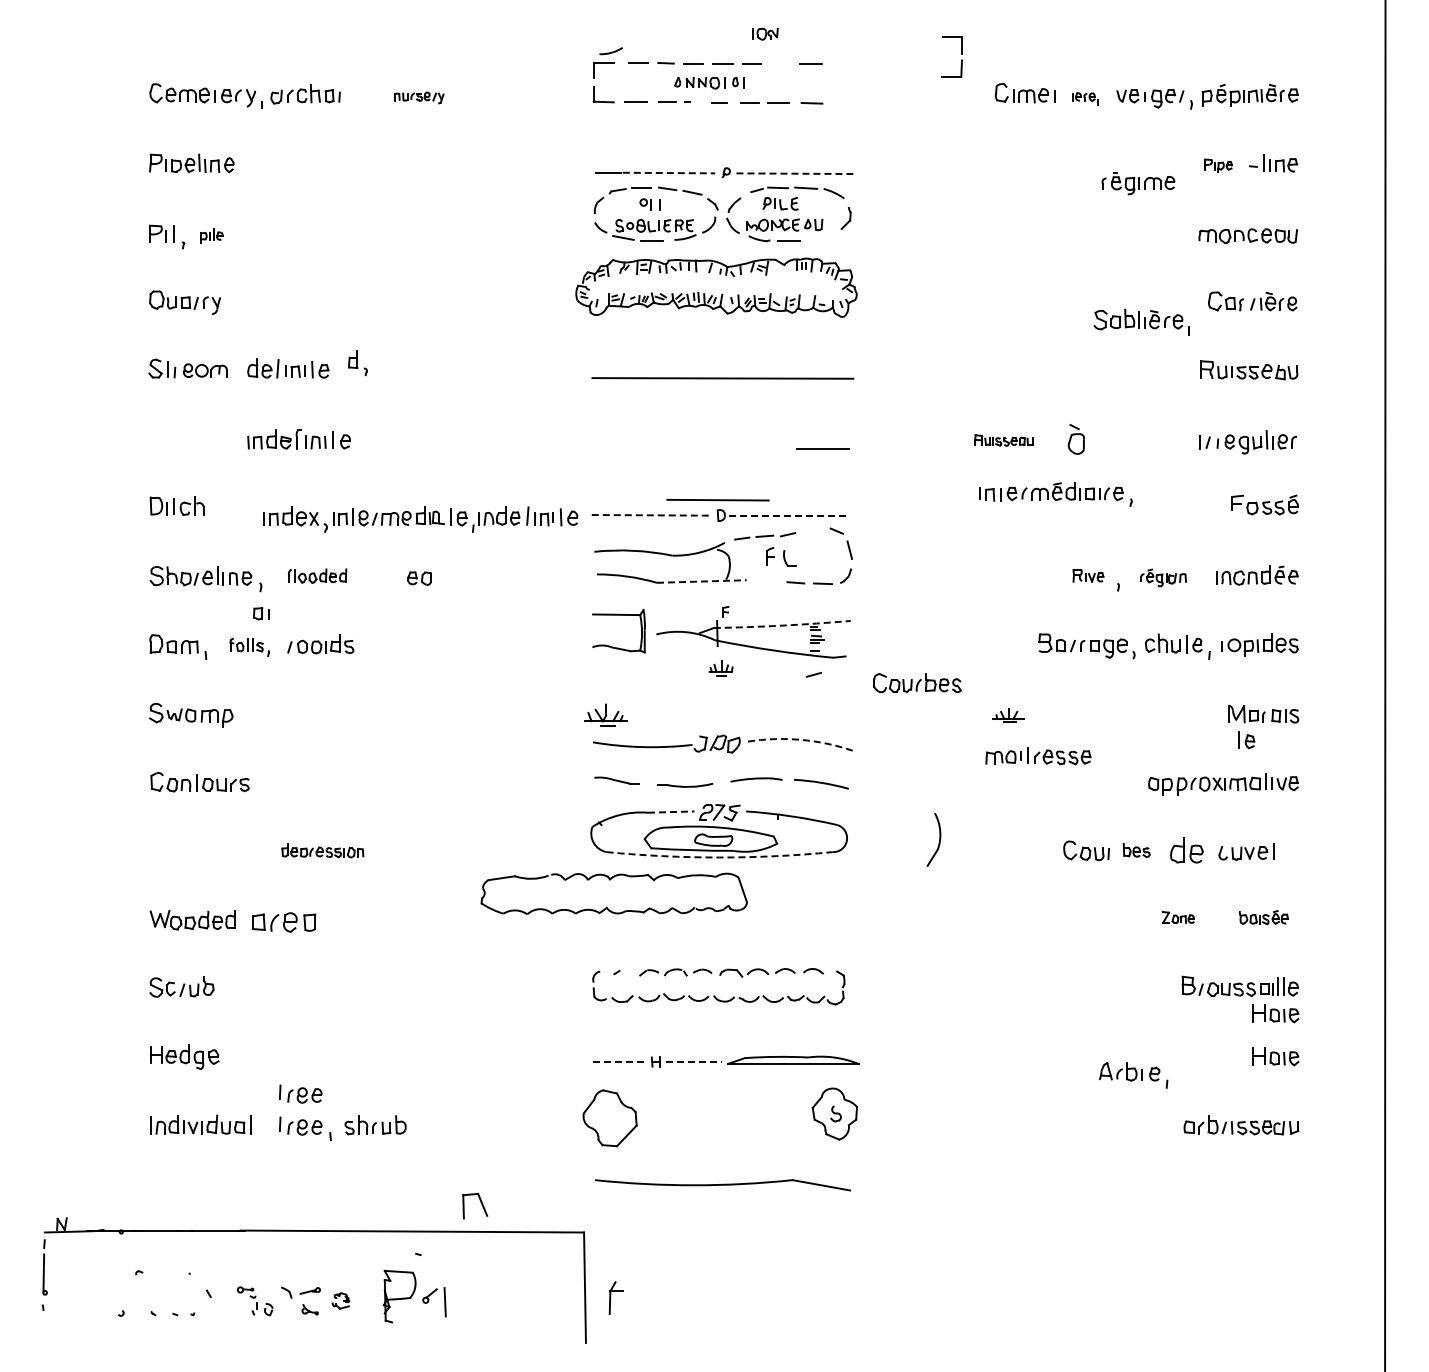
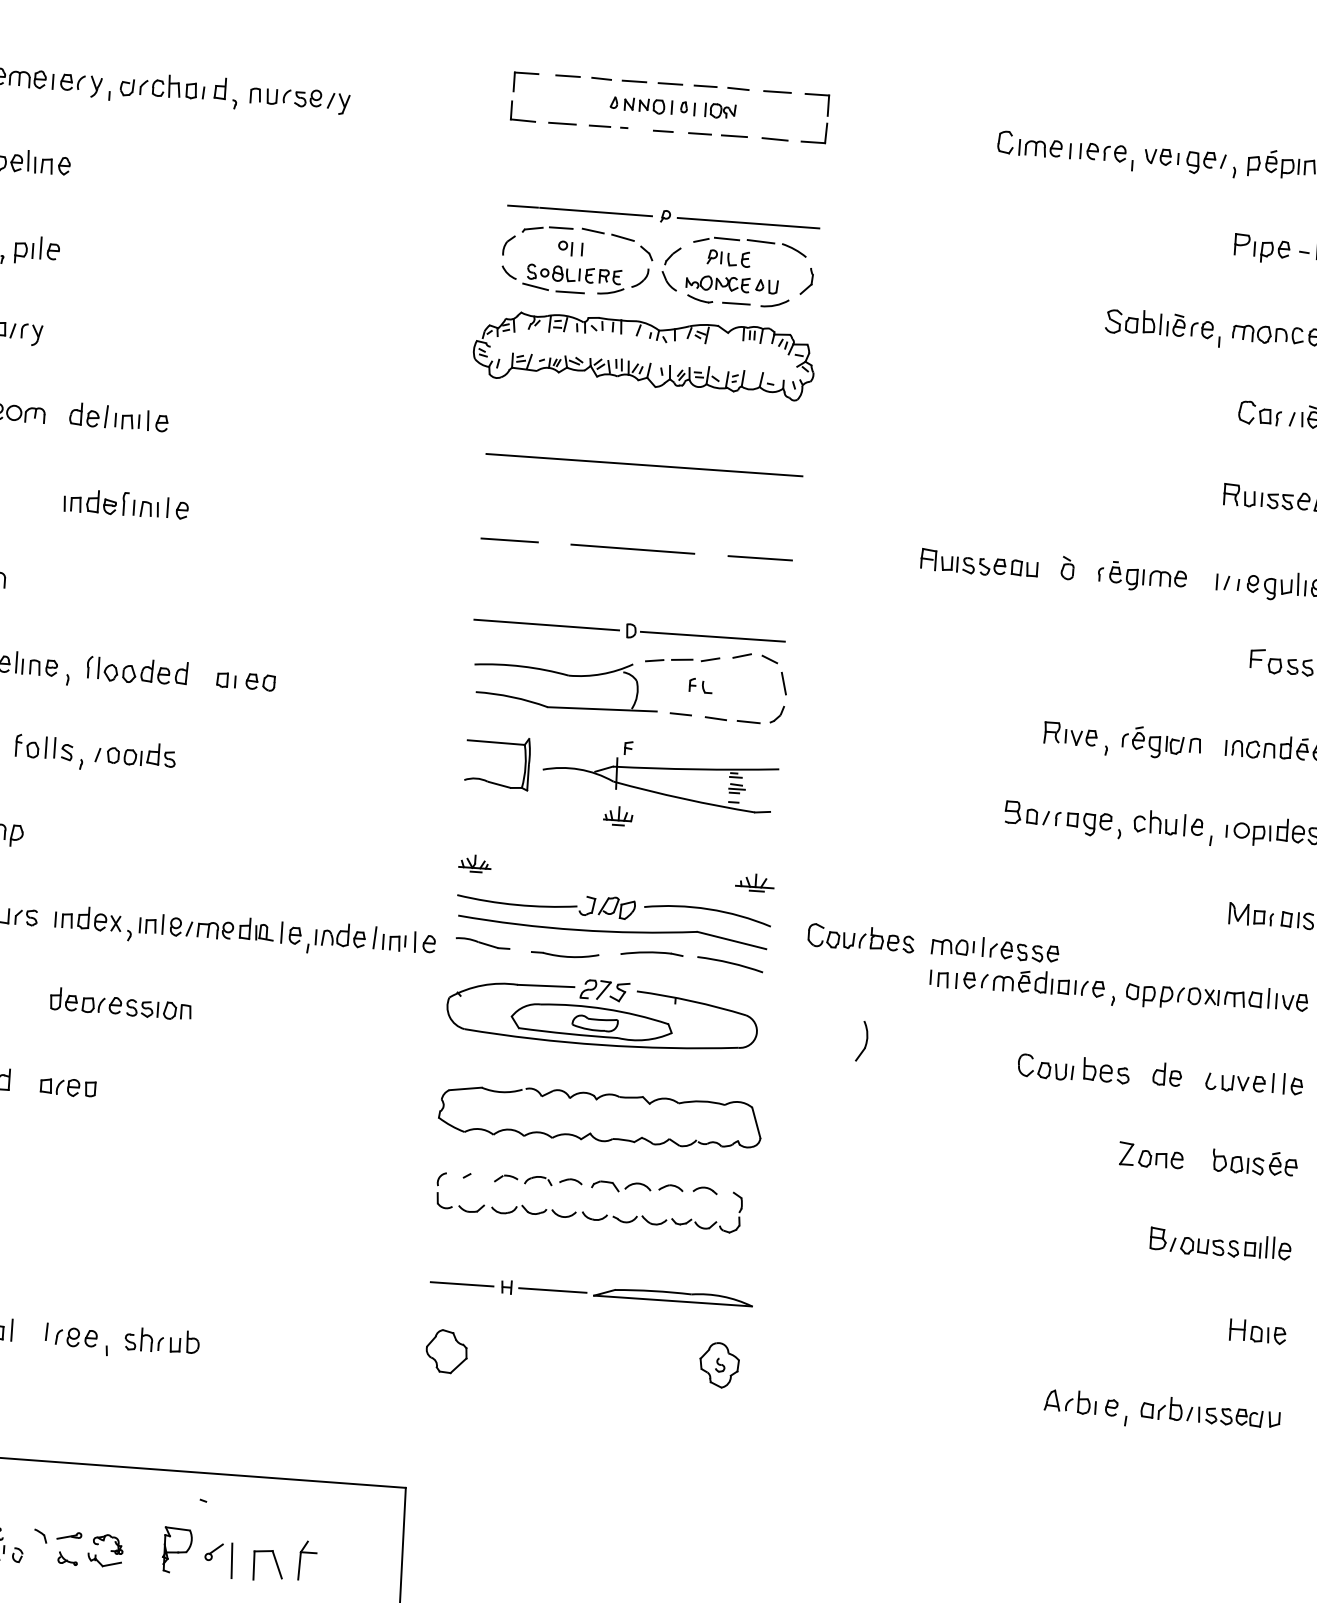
part: (765, 33) -> (720, 110), moved
arc: (611, 51) -> (775, 303), moved
part: (961, 54) -> (827, 116), moved
line: (778, 63) -> (737, 88), added
part: (419, 97) -> (300, 99), size x1.67
part: (1085, 98) -> (1106, 156), size x1.67
part: (1218, 165) -> (1262, 248), size x1.67
line: (669, 173) -> (596, 212), dashed -> solid
line: (795, 173) -> (749, 222), dashed -> solid
part: (1138, 183) -> (1142, 577), moved
part: (211, 235) -> (37, 249), size x1.67
part: (1141, 321) -> (1163, 326), moved
part: (357, 363) -> (225, 93), moved
part: (1076, 439) -> (1067, 568), size x0.62
part: (1003, 440) -> (979, 563), size x1.67
line: (616, 447) -> (509, 540), added
part: (1055, 494) -> (1022, 984), moved
line: (717, 500) -> (632, 549), moved
line: (651, 515) -> (546, 625), dashed -> solid
line: (789, 515) -> (713, 636), dashed -> solid
part: (420, 519) -> (244, 933), moved
part: (781, 556) -> (700, 685), size x0.62
part: (317, 575) -> (137, 670), size x1.43
part: (1088, 575) -> (1070, 733), size x1.43
part: (1163, 577) -> (1161, 742), size x1.43
line: (701, 581) -> (601, 709), dashed -> solid
line: (766, 581) -> (680, 714), added
part: (261, 613) -> (226, 680), moved
arc: (782, 625) -> (696, 769), dashed -> solid
part: (249, 647) -> (49, 751), size x1.43
line: (813, 674) -> (741, 655), moved
part: (917, 683) -> (861, 938), moved
part: (605, 715) -> (474, 863), size x0.62
part: (1008, 715) -> (755, 882), moved
arc: (800, 739) -> (708, 908), dashed -> solid
part: (1246, 740) -> (1292, 1084), moved
line: (671, 812) -> (546, 986), dashed -> solid
part: (934, 839) -> (862, 1040), size x0.62
part: (1186, 849) -> (1166, 1073), size x0.71
part: (322, 850) -> (120, 1003), size x1.43
part: (1136, 850) -> (1106, 1070), size x1.43
arc: (719, 857) -> (600, 1044), dashed -> solid
part: (610, 880) -> (597, 1100), moved
part: (1178, 917) -> (1151, 1155), size x1.67
part: (1263, 917) -> (1254, 1162), size x1.43
part: (283, 921) -> (67, 1086), size x0.71
part: (1275, 1013) -> (1261, 1279), removed
line: (618, 1062) -> (461, 1284), dashed -> solid
line: (693, 1062) -> (552, 1291), dashed -> solid
part: (1133, 1075) -> (1085, 1407), moved
part: (300, 1093) -> (73, 1296), removed
part: (834, 1114) -> (718, 1365), size x0.71
part: (609, 1117) -> (446, 1350), size x0.62
part: (722, 1185) -> (612, 932), moved
part: (475, 1205) -> (268, 1564), moved
part: (399, 1296) -> (177, 1550), size x0.71
part: (615, 1297) -> (306, 1560), moved
part: (340, 1300) -> (105, 1550), size x1.67

